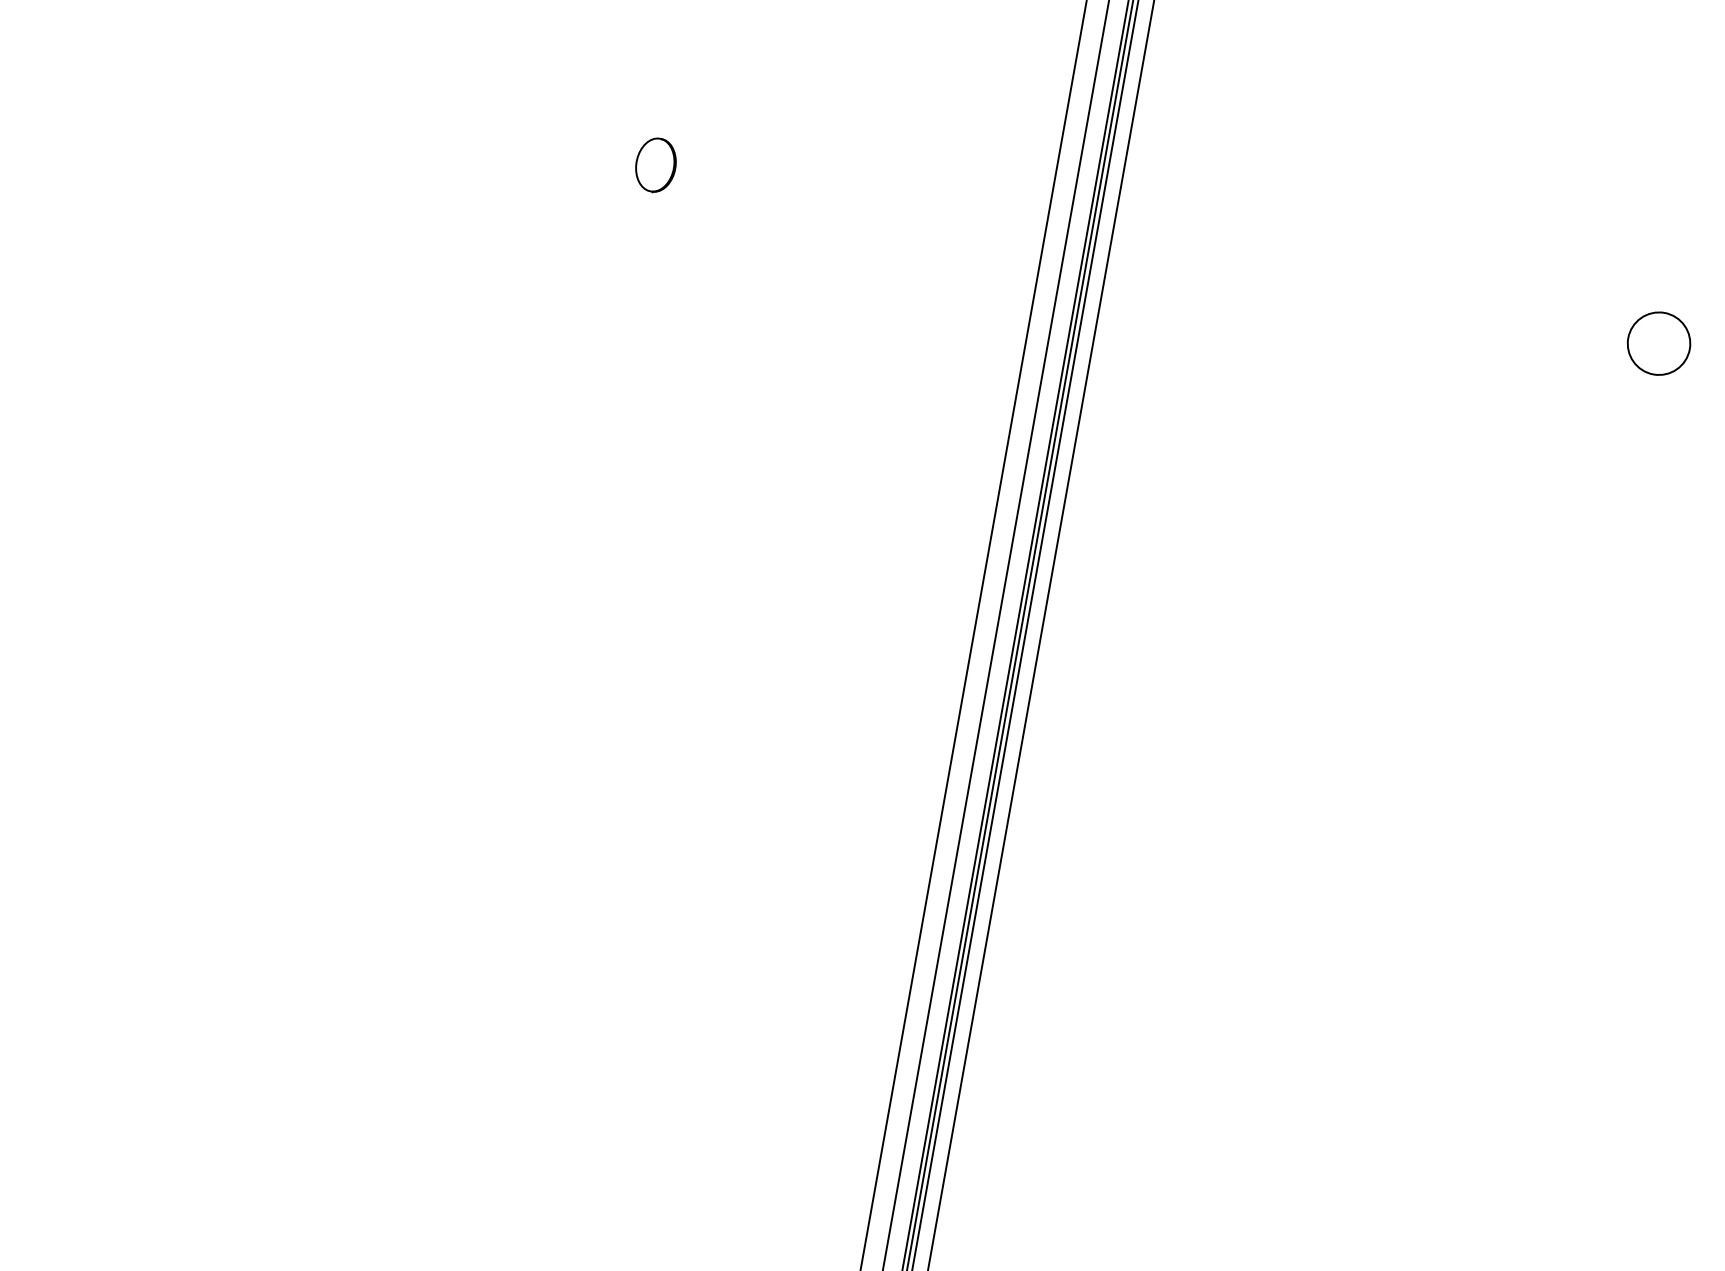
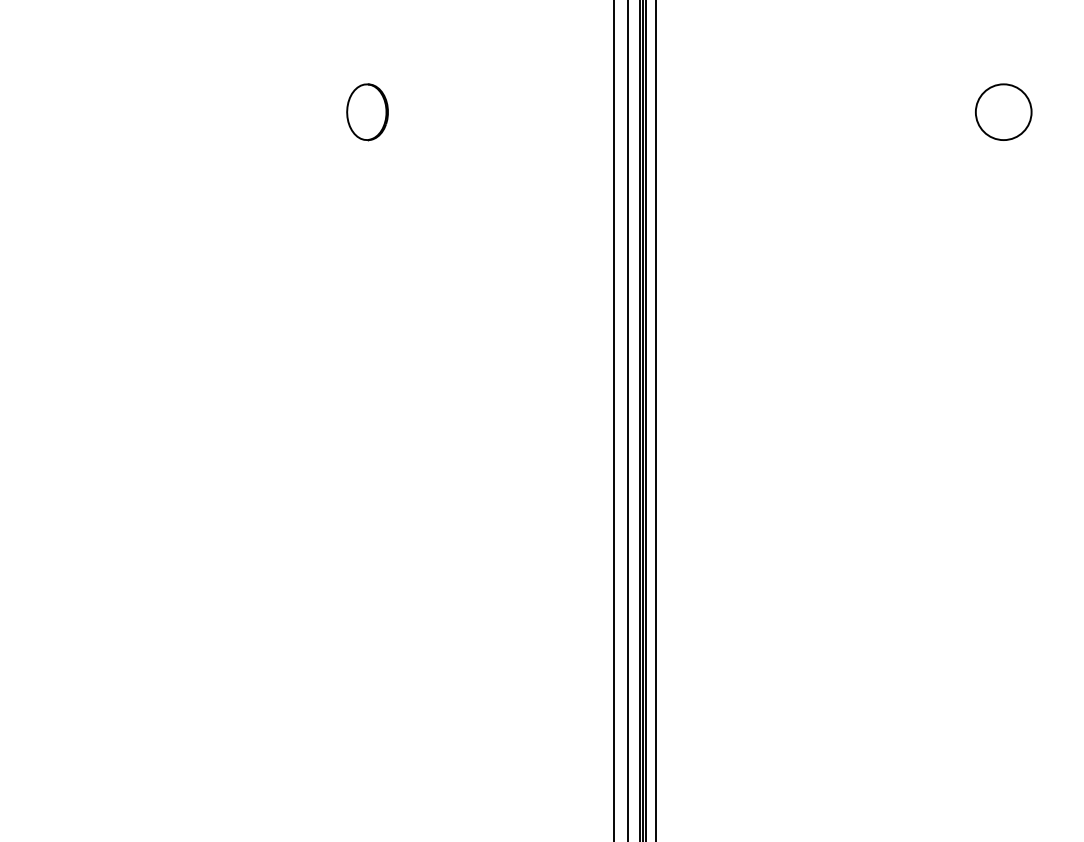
part: (655, 165) -> (367, 112), size x1.67
circle: (1658, 344) -> (1003, 112), size x1.43

